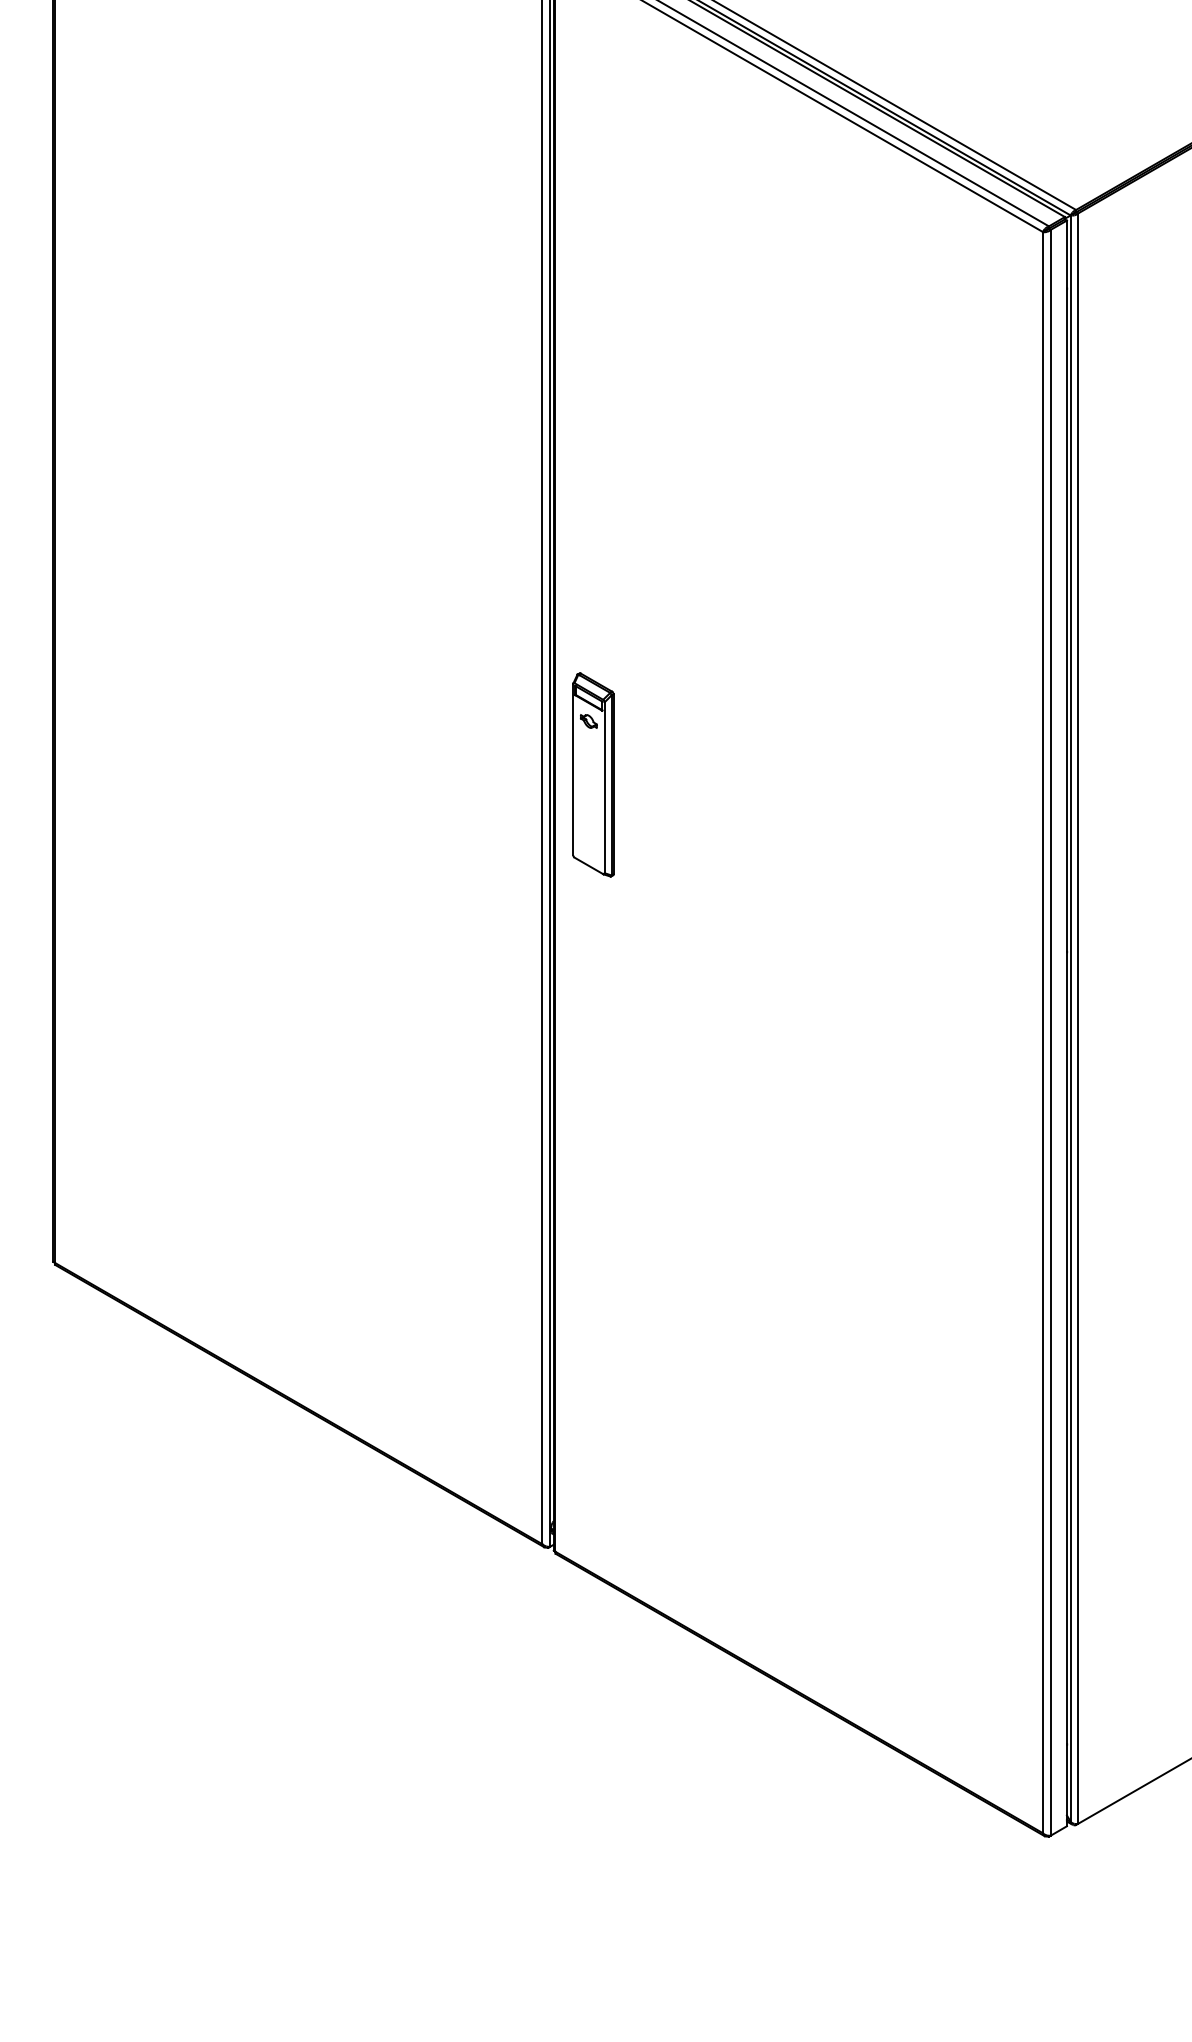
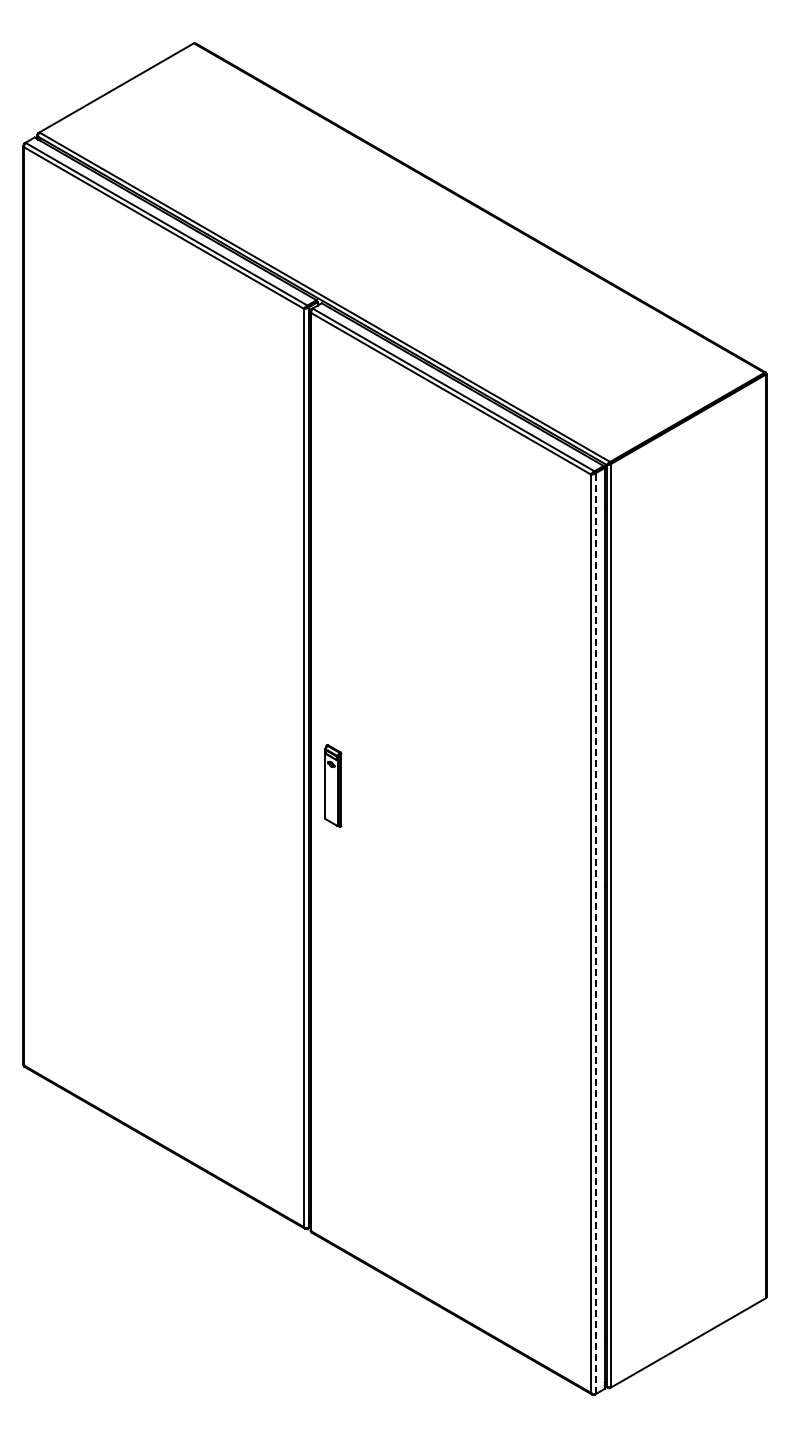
part: (592, 774) -> (332, 785), size x0.7
line: (1050, 1032) -> (595, 933), solid -> dashed

